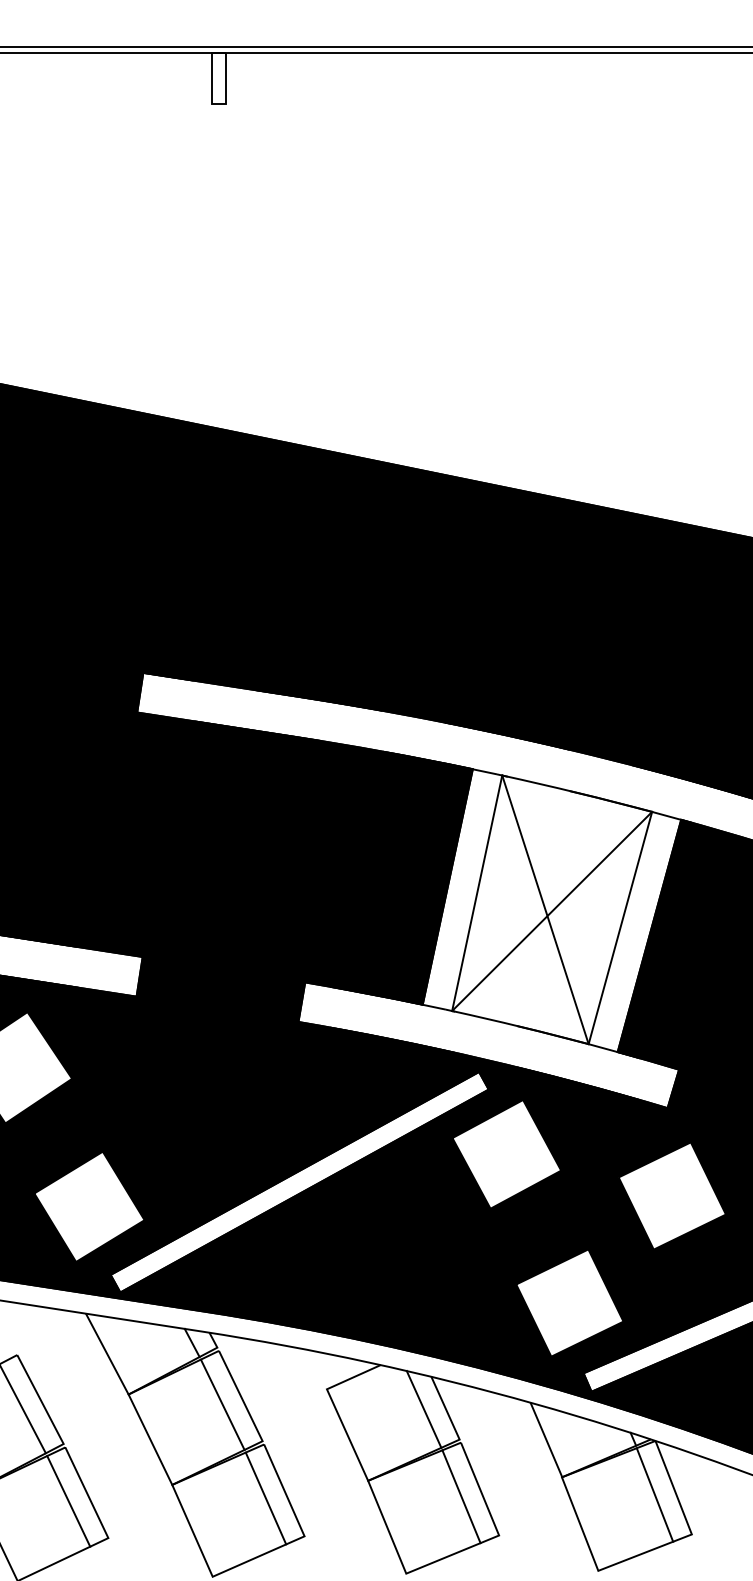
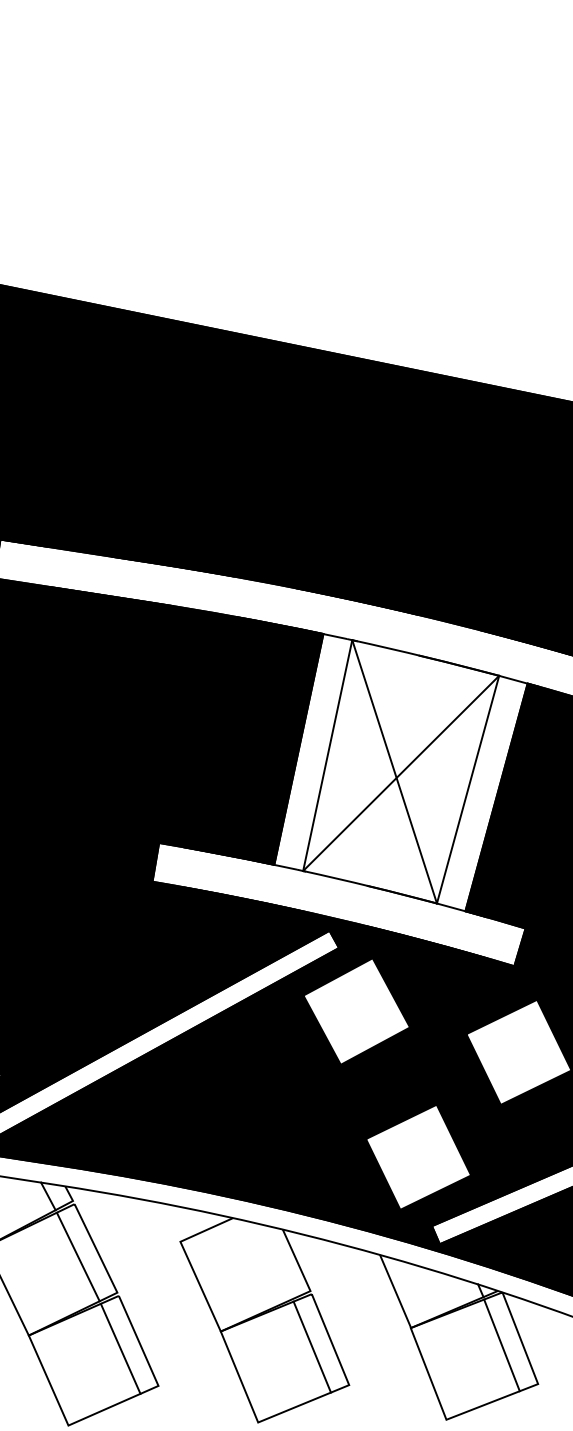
line: (423, 1408) -> (275, 1260), removed

